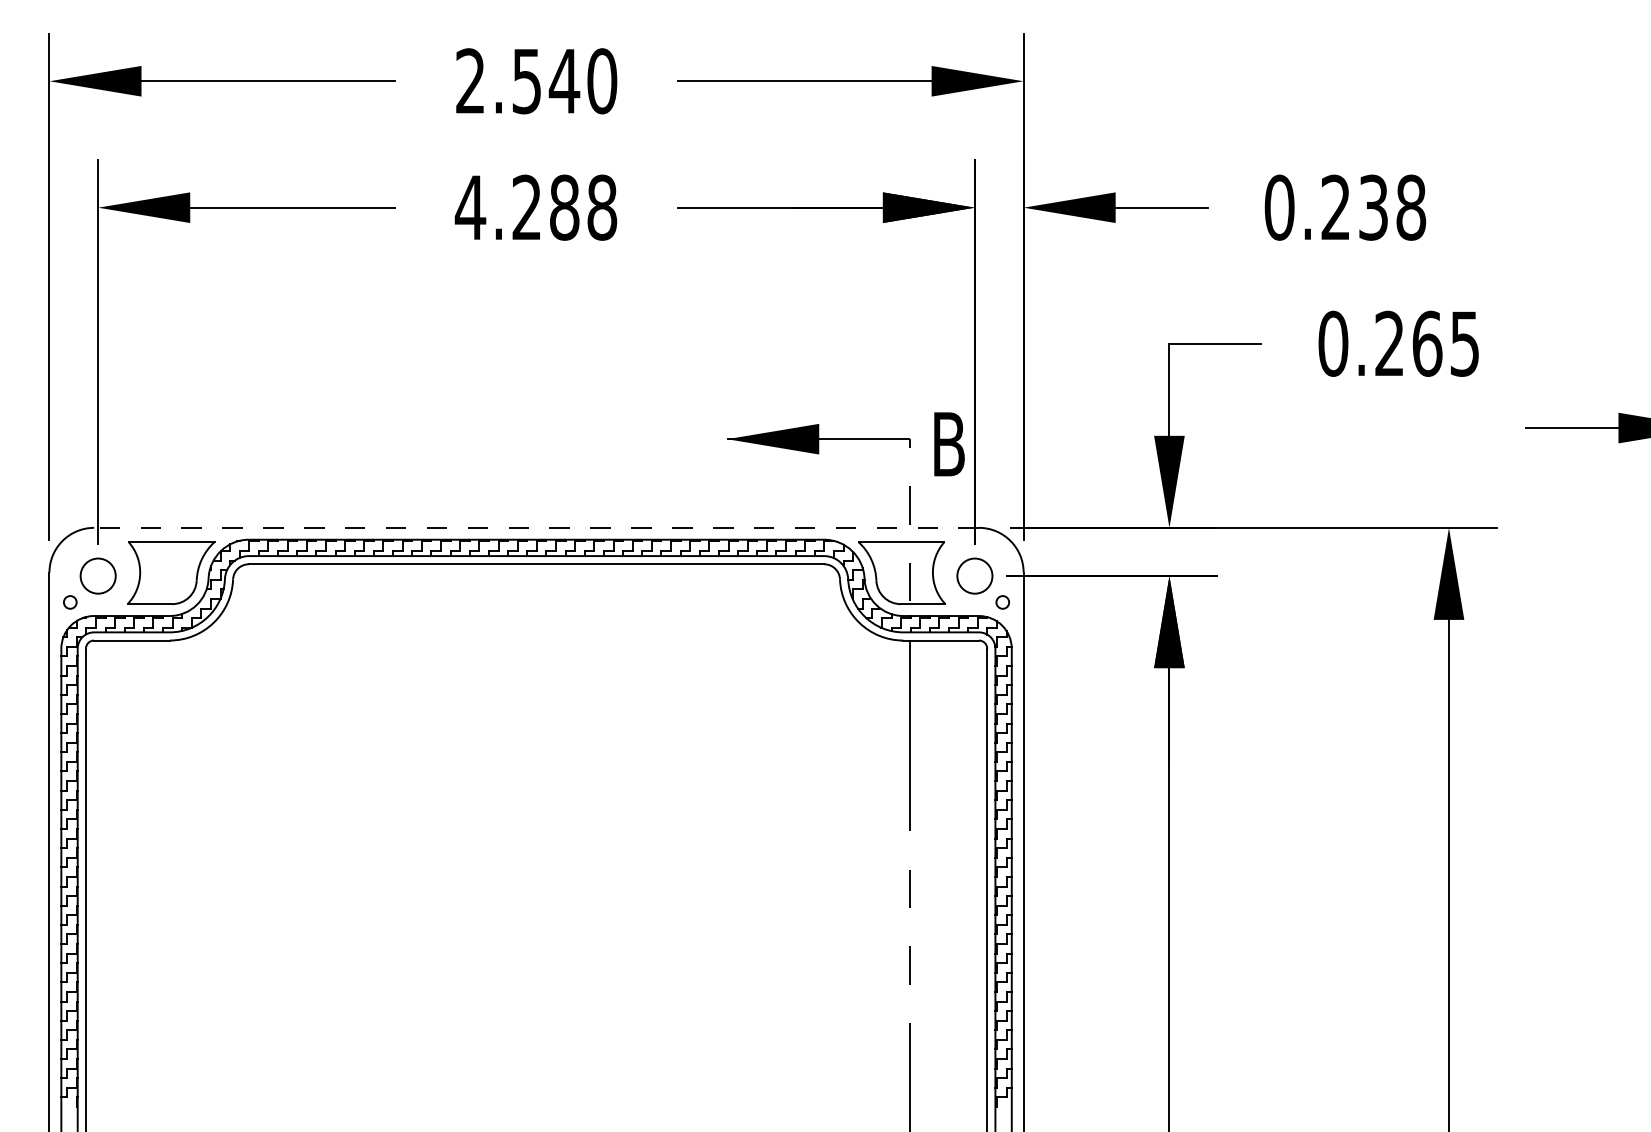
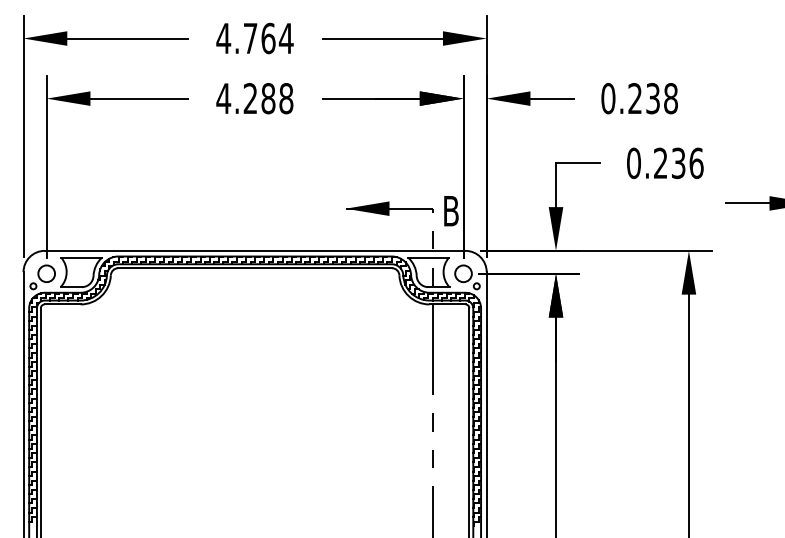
text: (535, 81) -> (254, 38), 2.540 -> 4.764
text: (1445, 344) -> (687, 163), 0.265 -> 0.236
line: (535, 527) -> (254, 250), dashed -> solid

